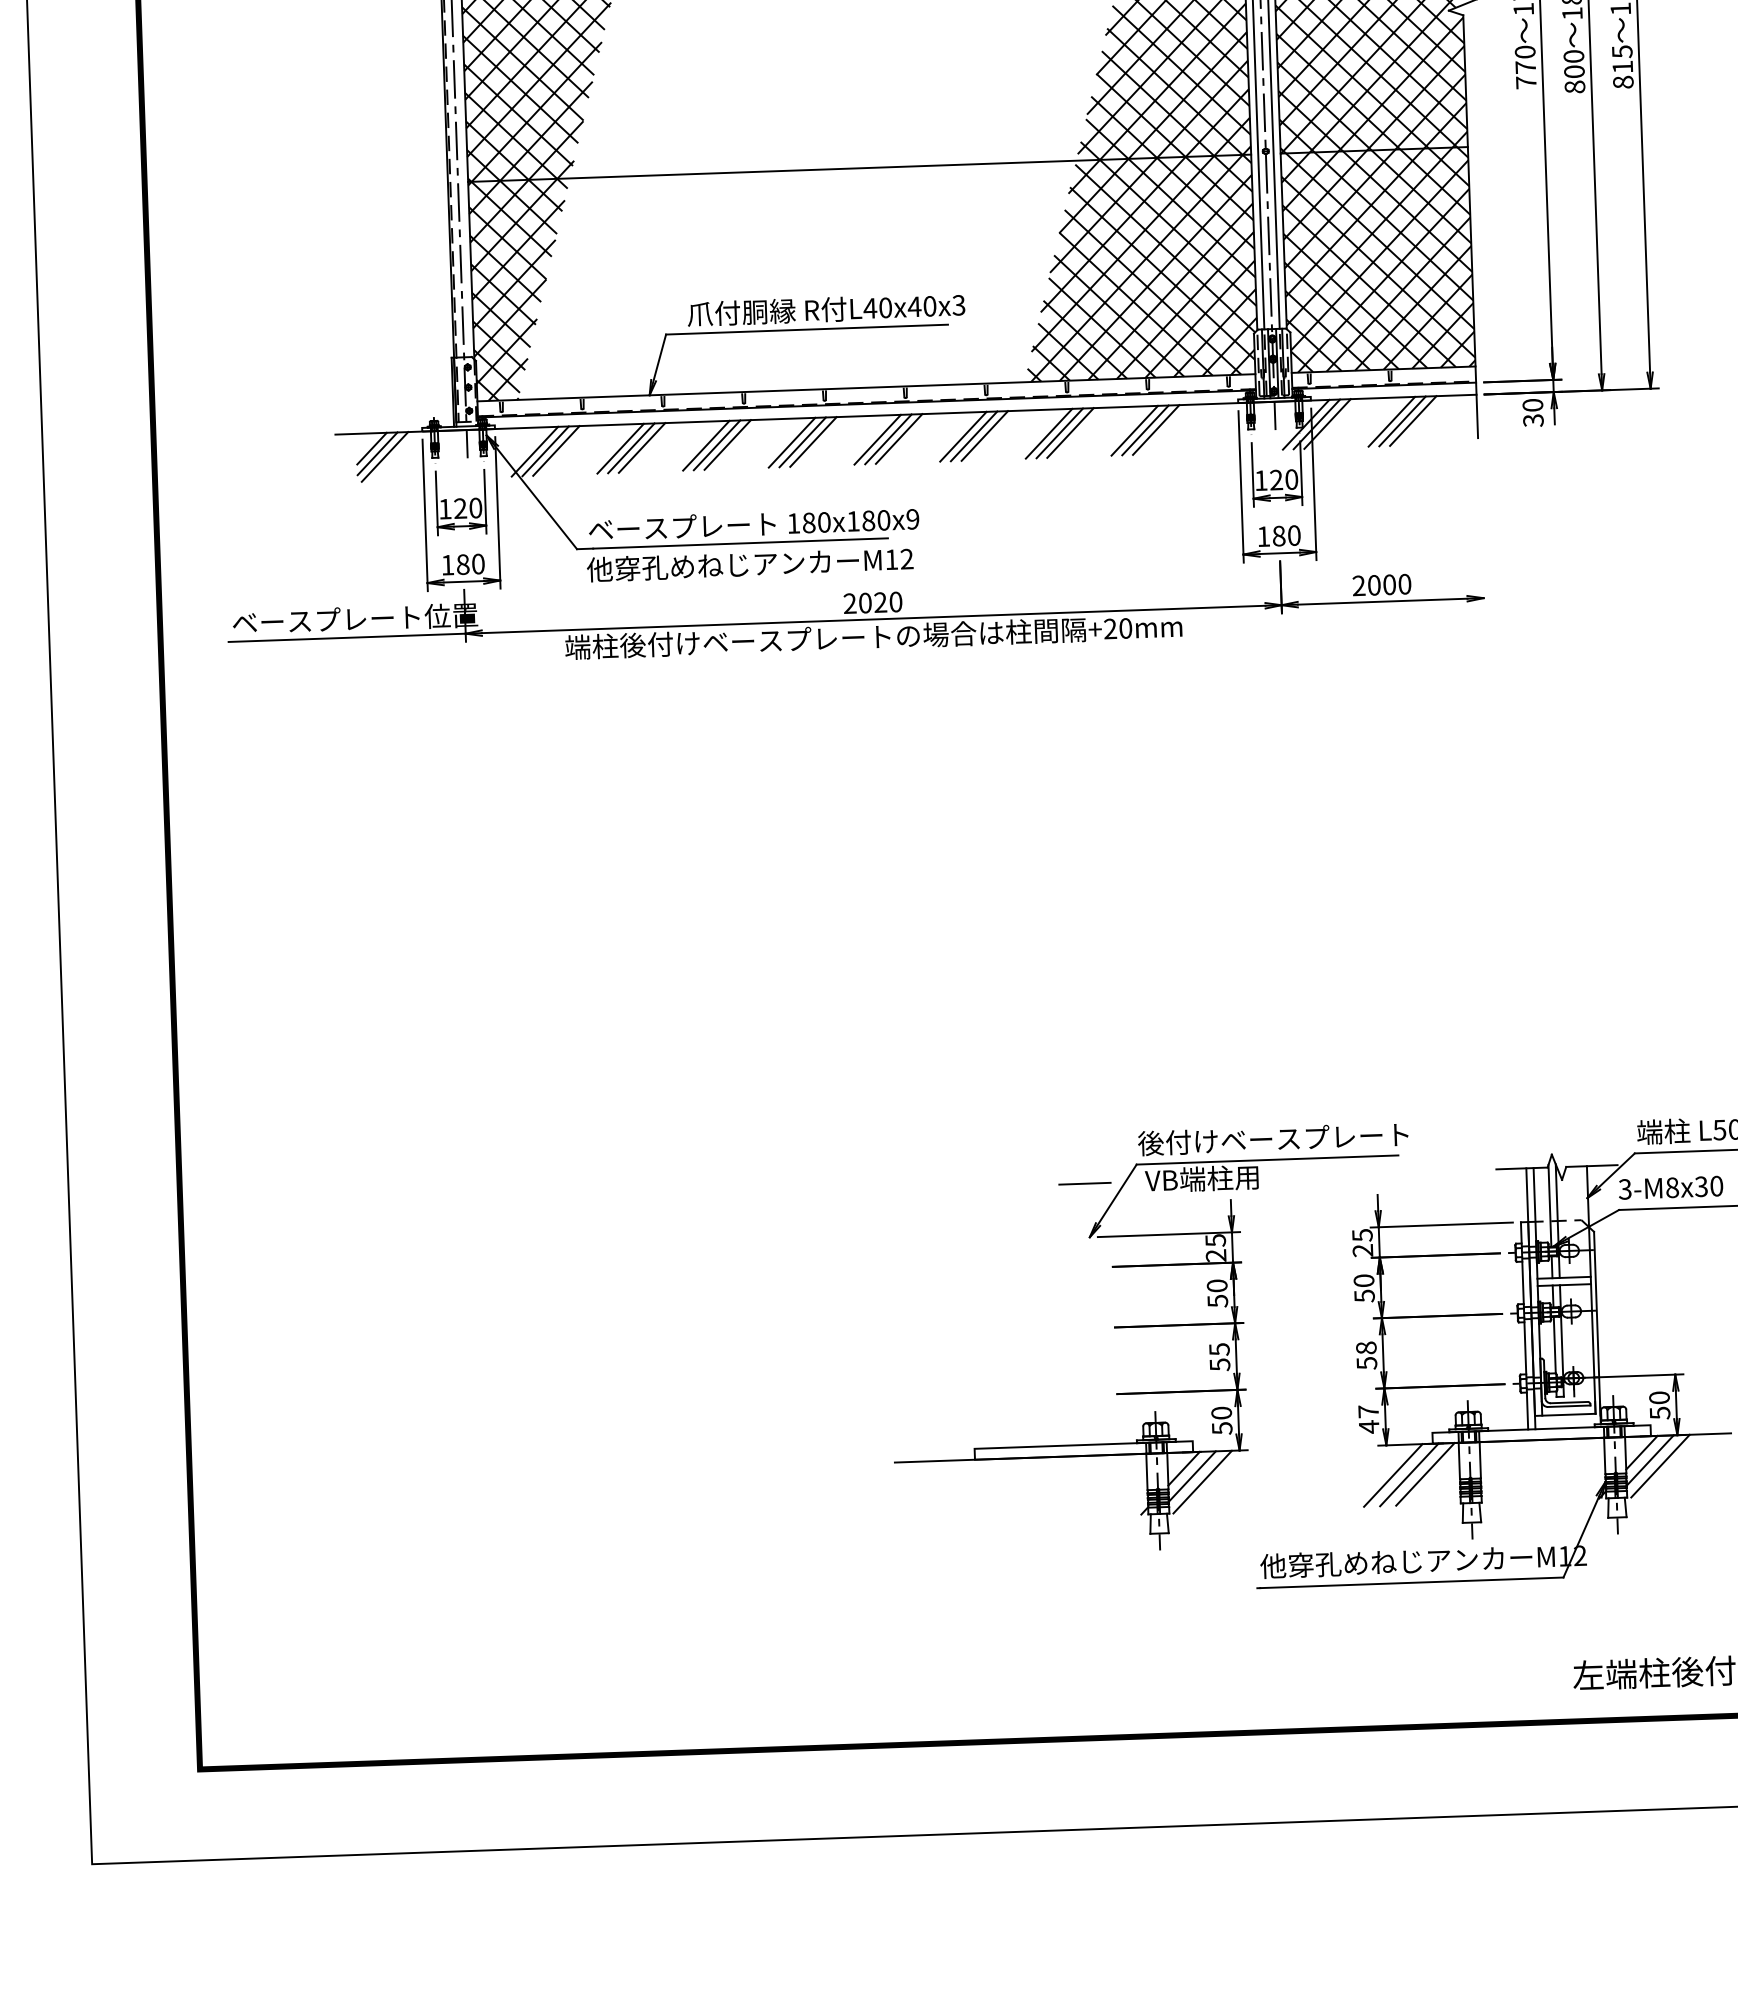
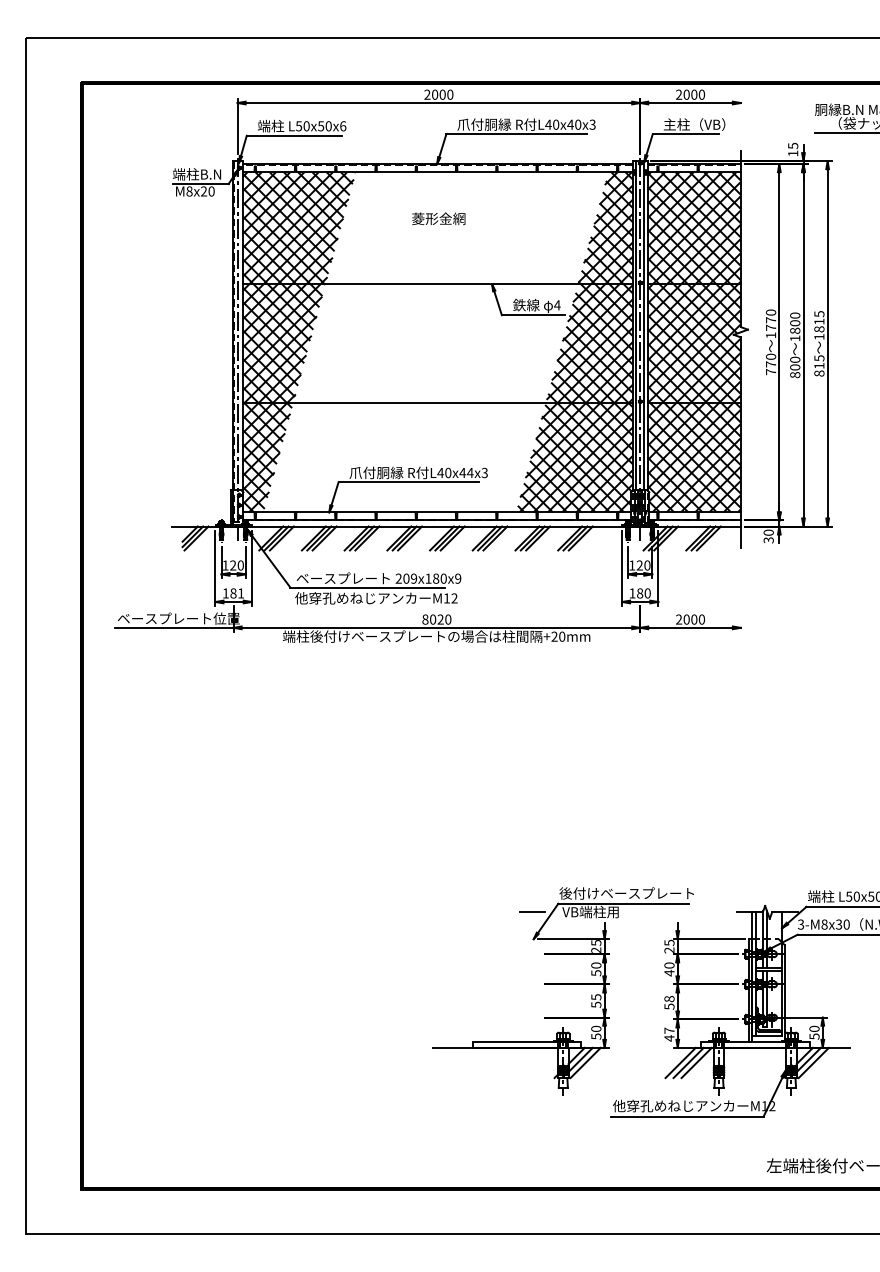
text: (930, 305) -> (470, 472), L40x40x3 -> L40x44x3
text: (809, 522) -> (406, 578), 180x180x9 -> 209x180x9
text: (479, 564) -> (241, 593), 180 -> 181
text: (850, 603) -> (425, 619), 2020 -> 8020
text: (1364, 1294) -> (669, 972), 50 -> 40

